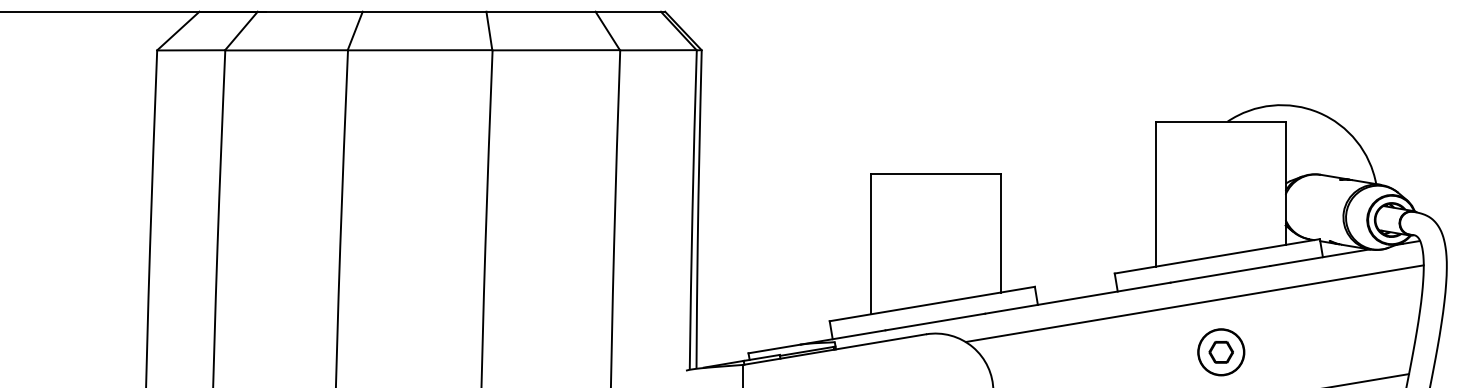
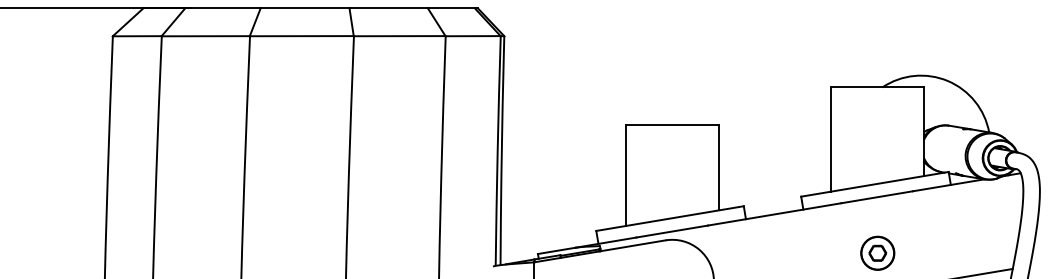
line: (1194, 302) -> (858, 217), removed

